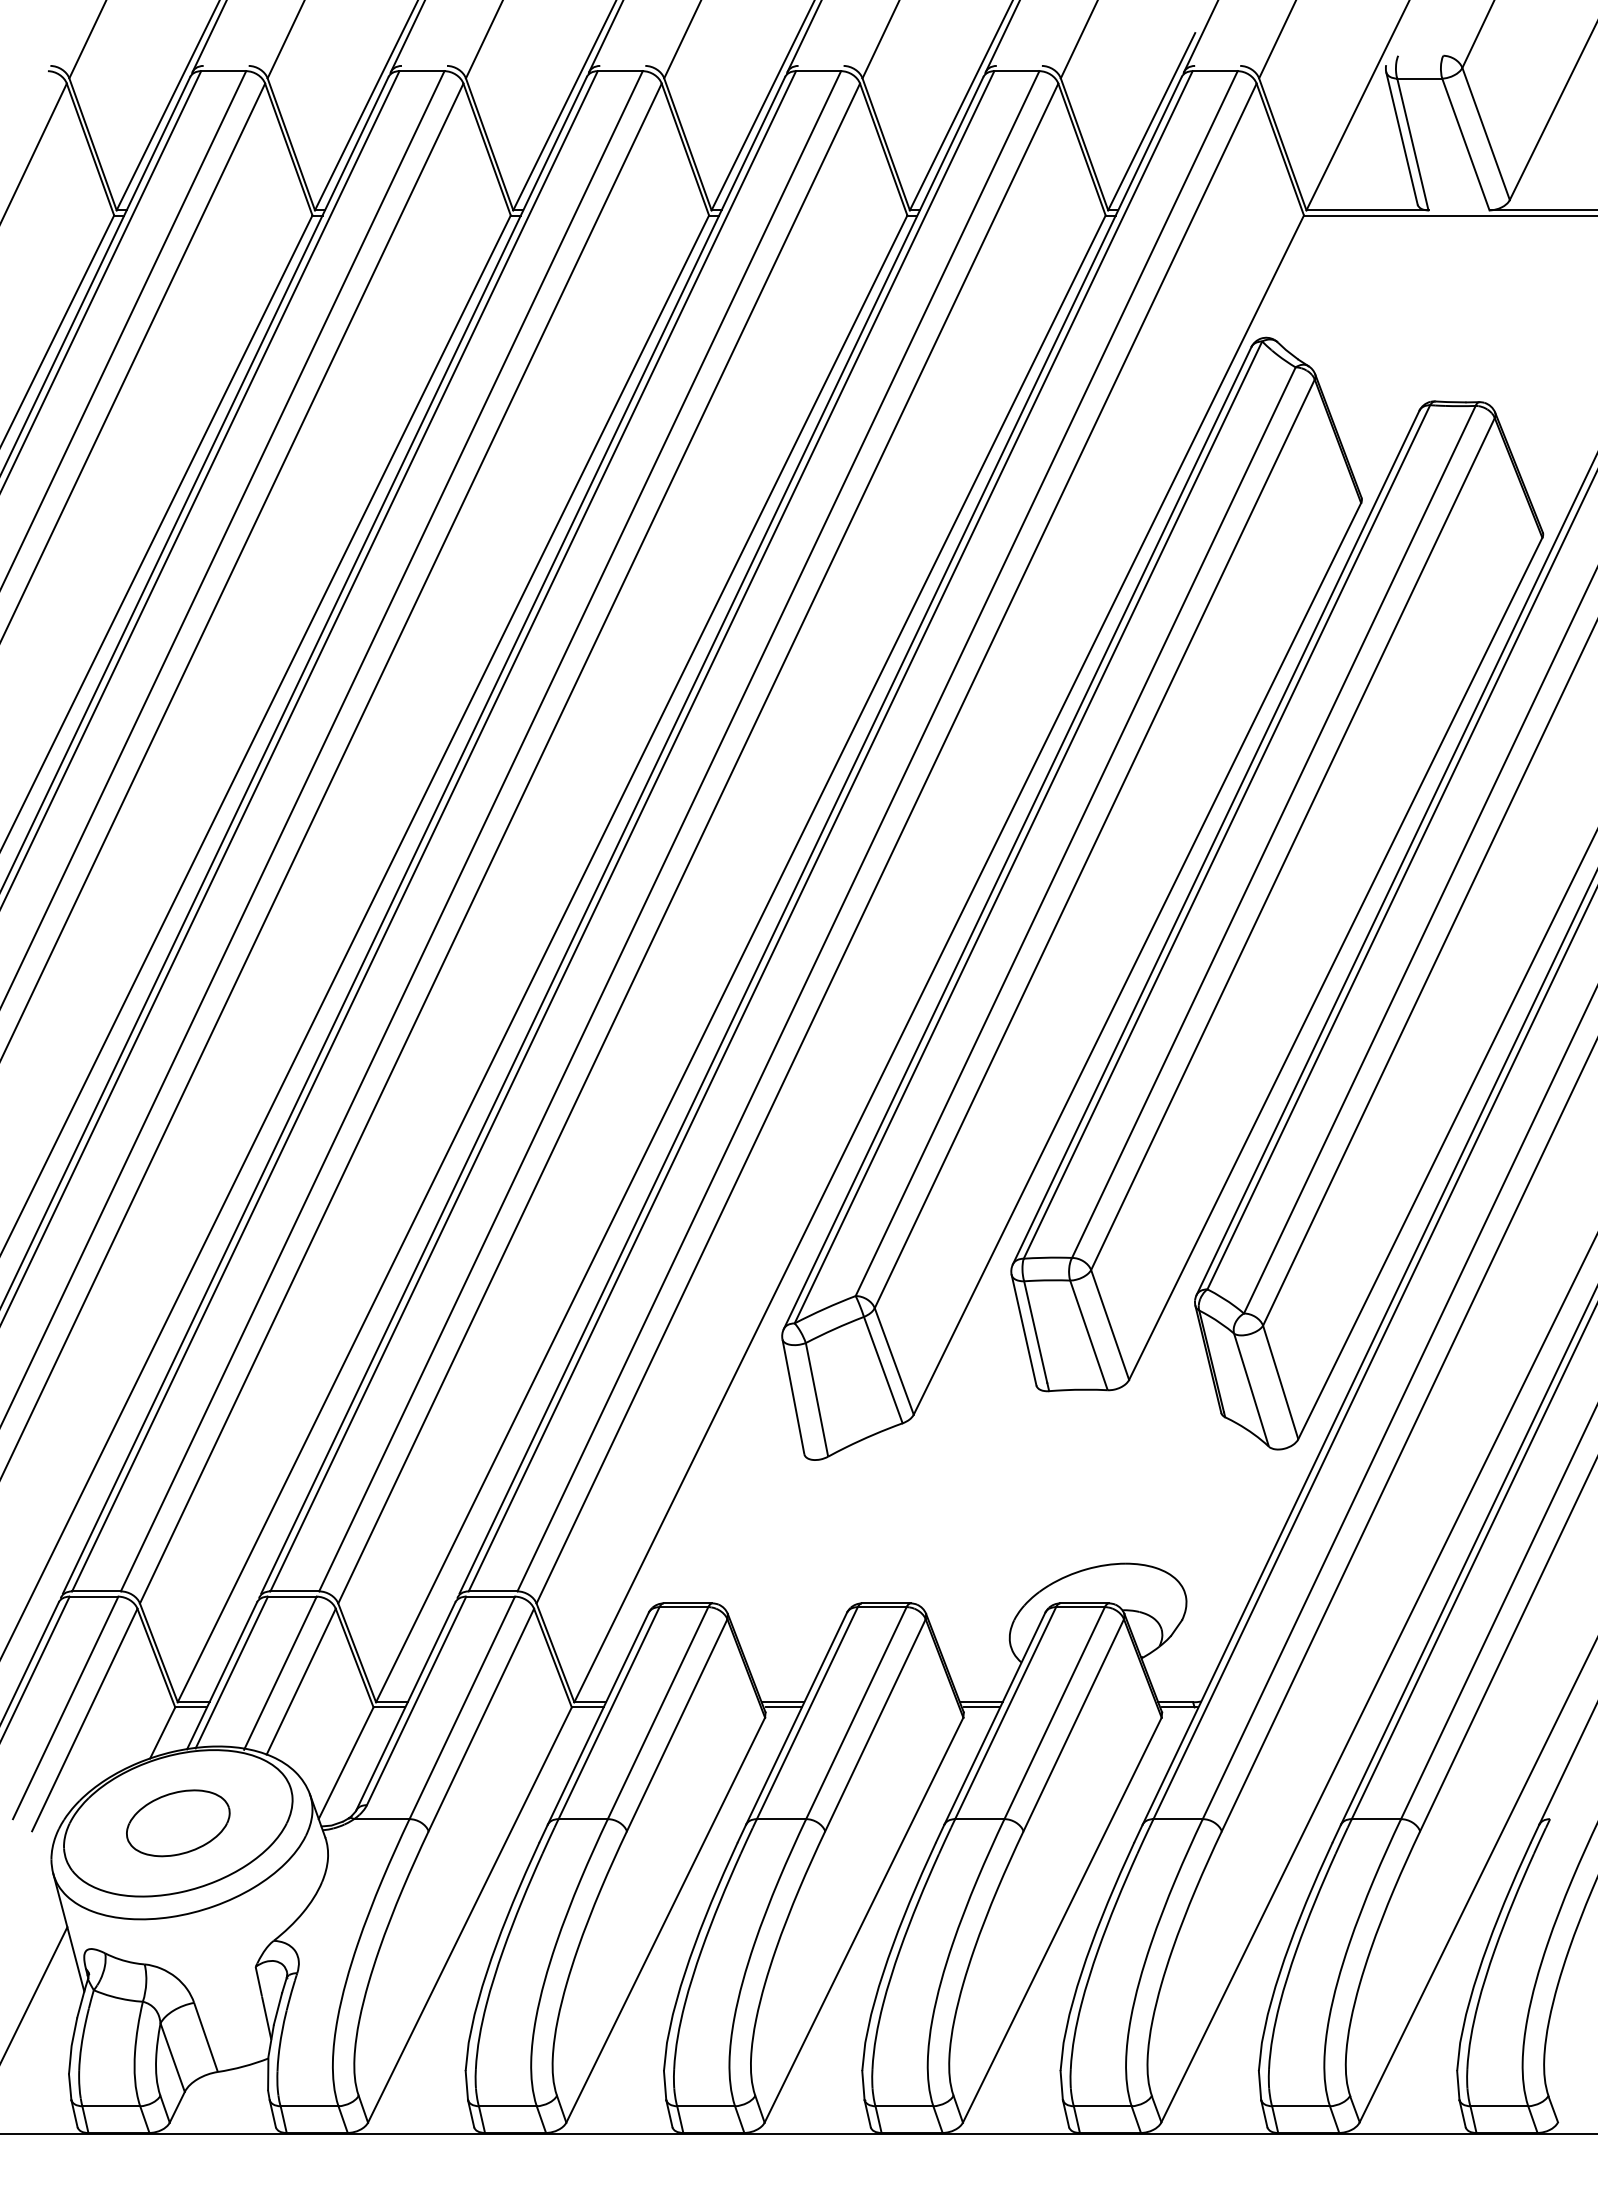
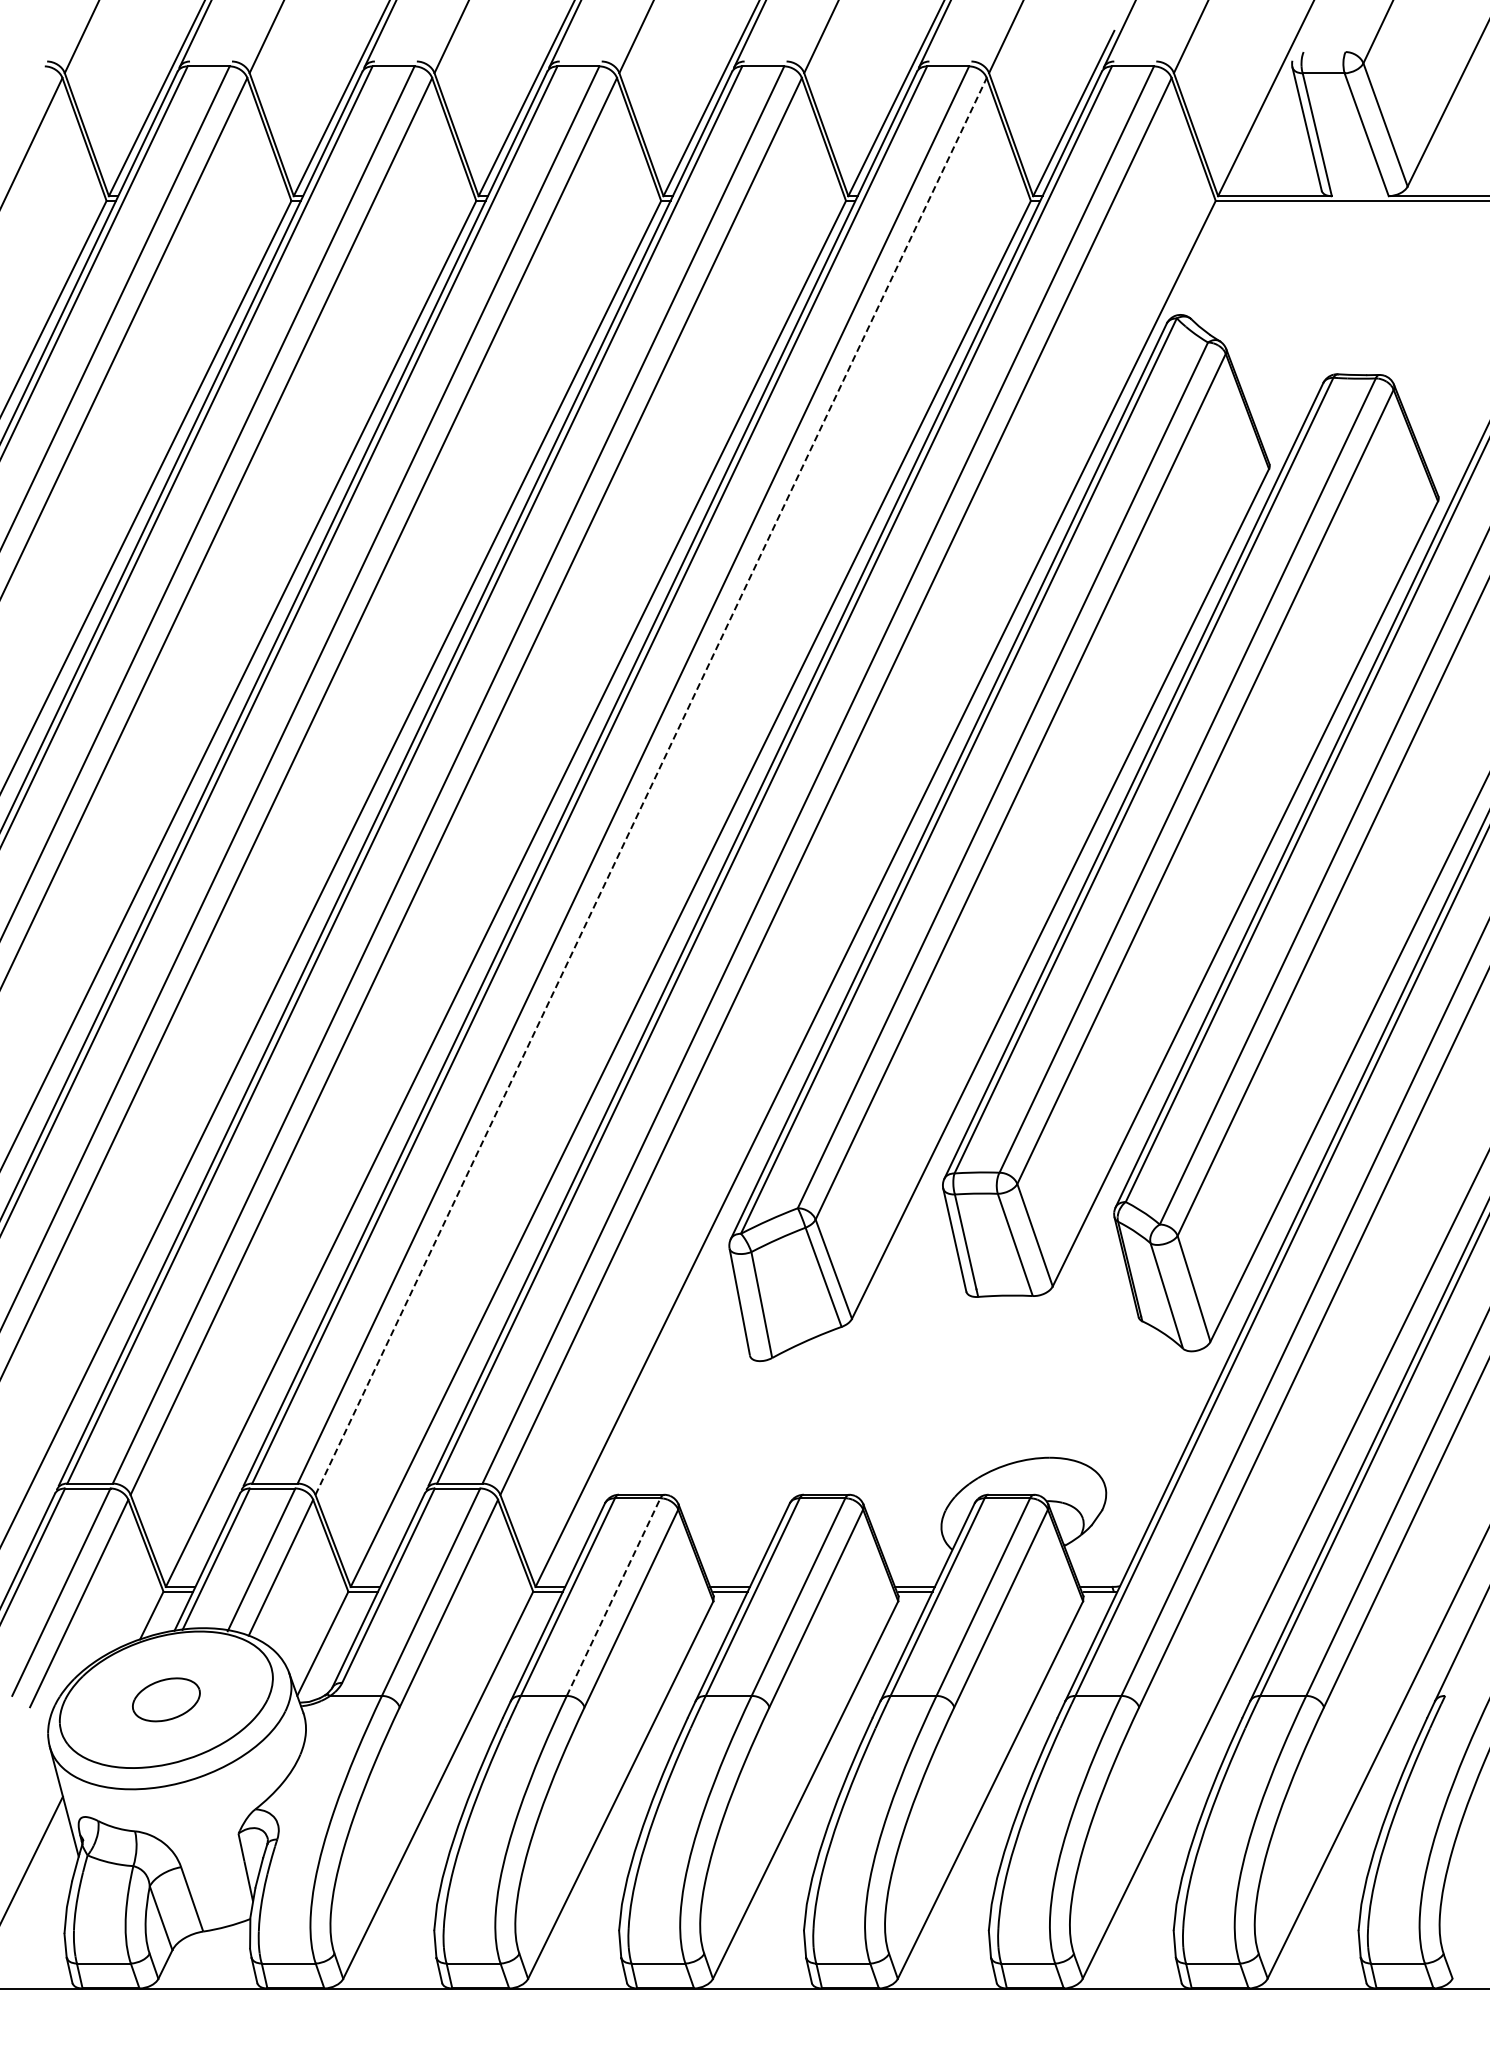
line: (698, 843) -> (651, 786), solid -> dashed
line: (657, 1712) -> (613, 1596), solid -> dashed
part: (178, 1822) -> (166, 1699), size x0.7

